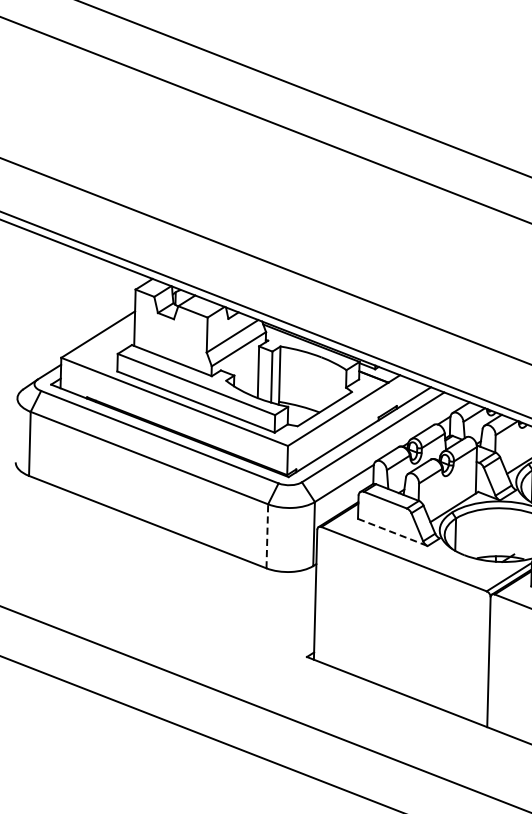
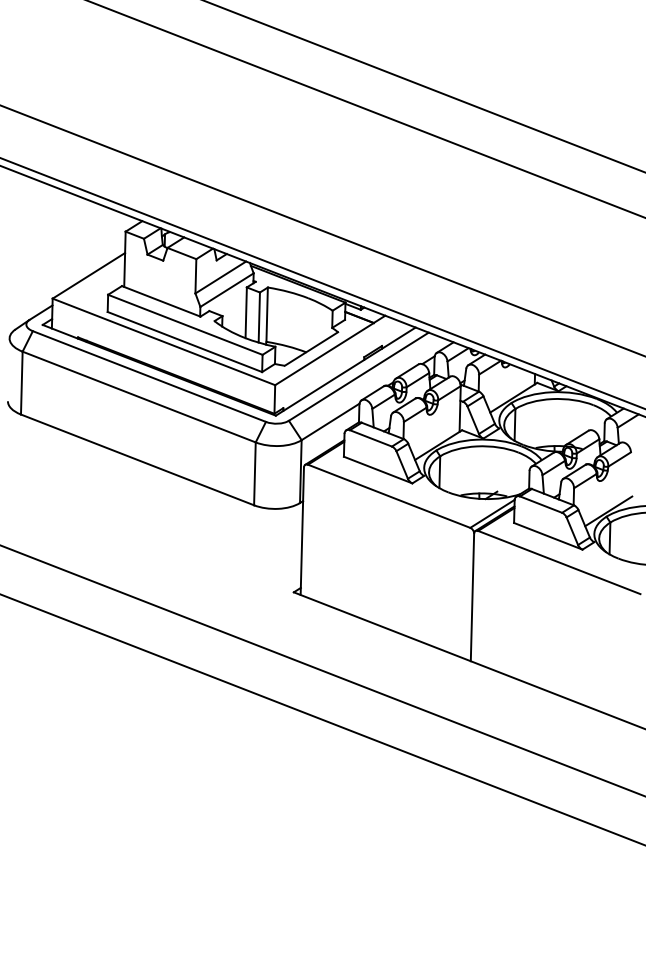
line: (393, 532) -> (378, 470), dashed -> solid
line: (266, 535) -> (254, 473), dashed -> solid

